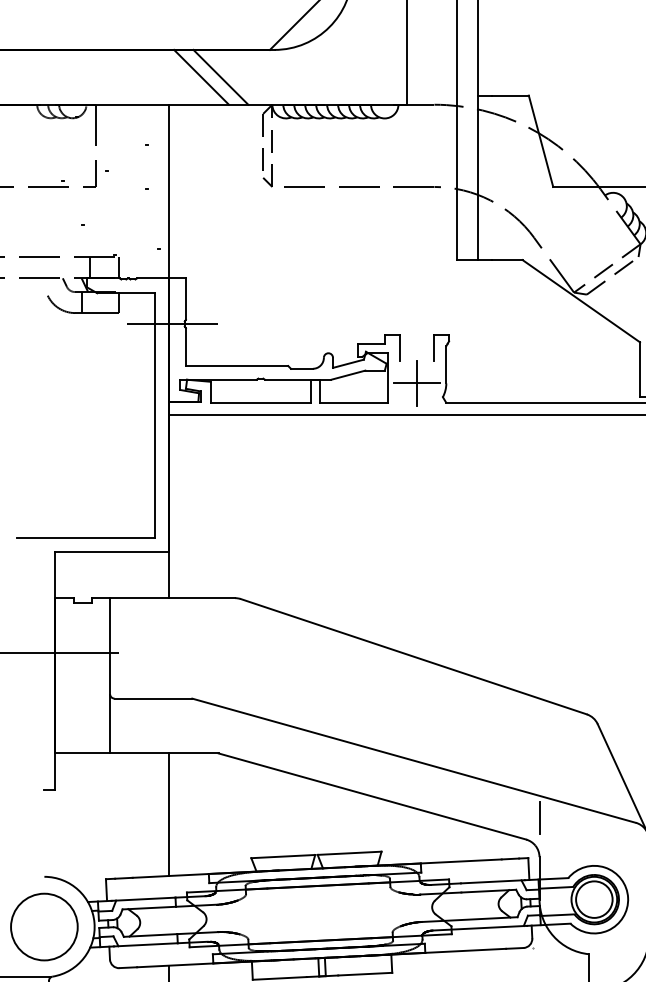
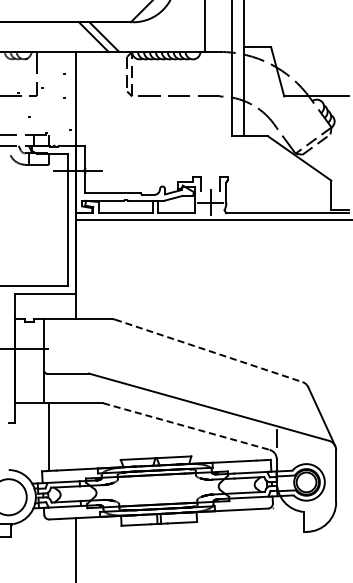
line: (413, 656) -> (208, 350), solid -> dashed
line: (372, 796) -> (186, 426), solid -> dashed
line: (169, 814) -> (49, 436), moved

